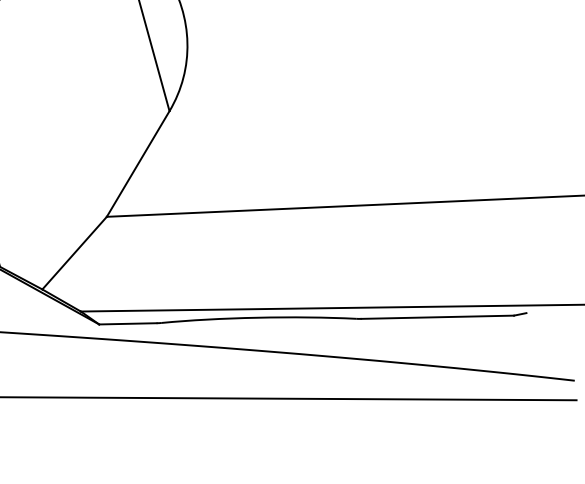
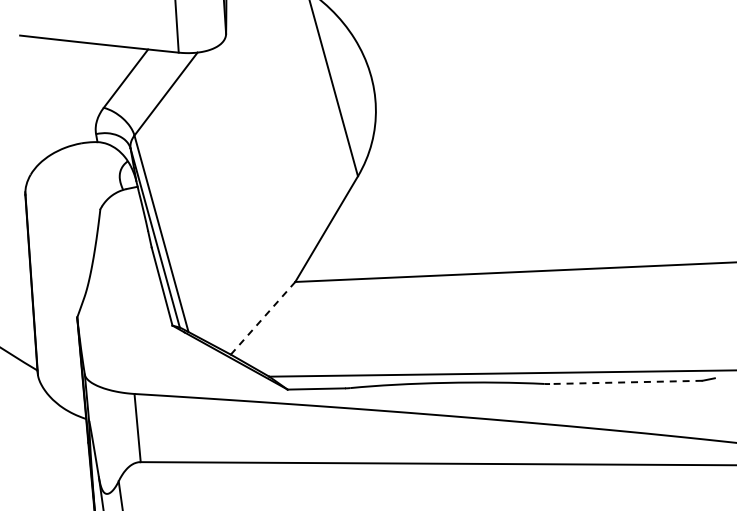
line: (75, 253) -> (263, 318), solid -> dashed
line: (437, 317) -> (625, 382), solid -> dashed

